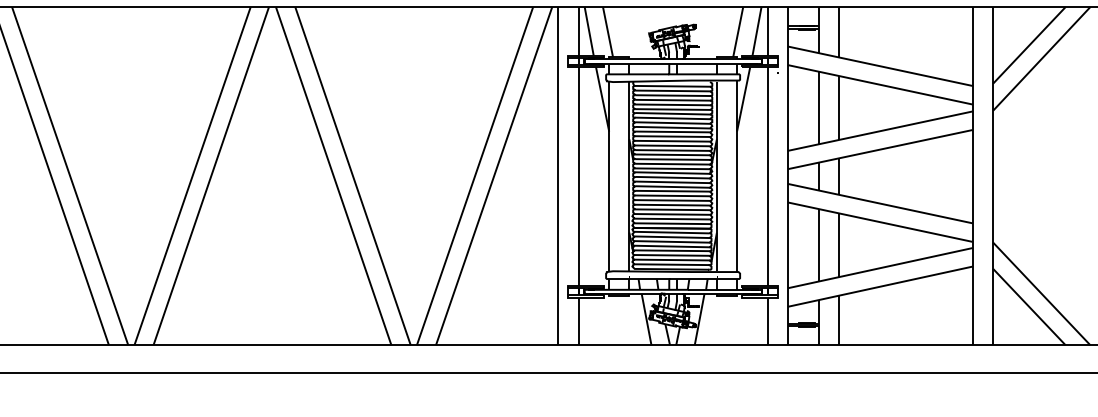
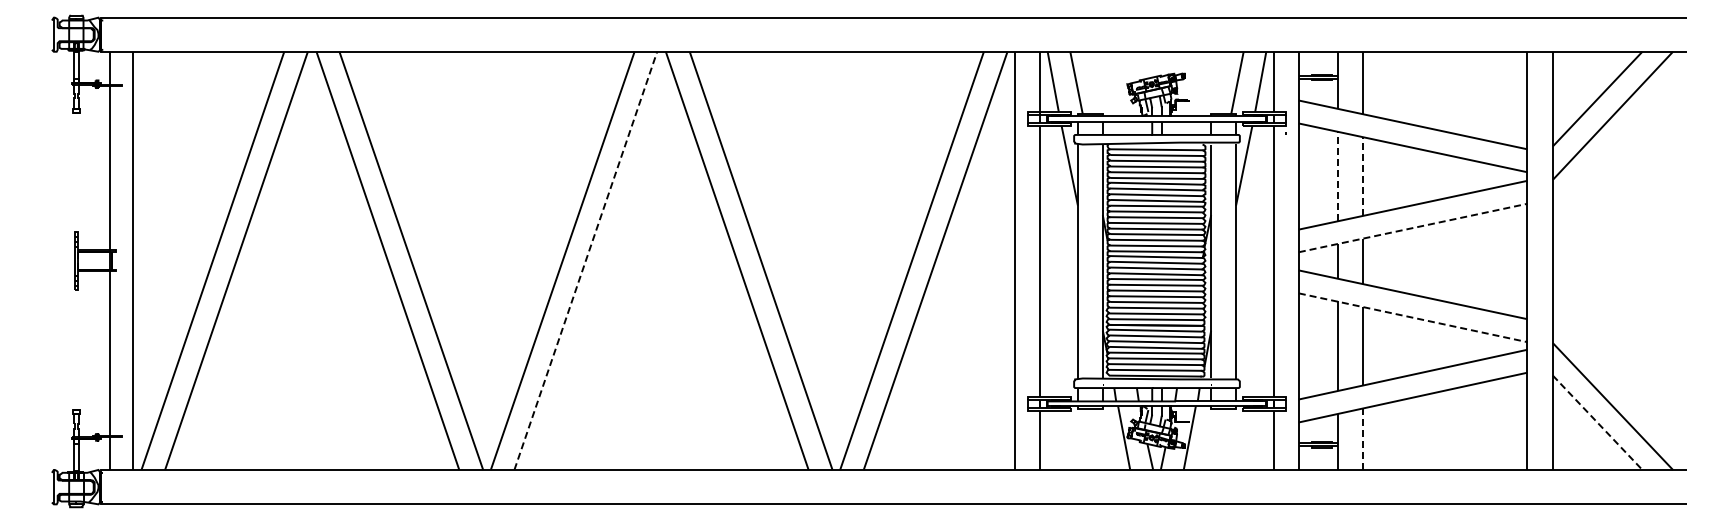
line: (819, 107) -> (1337, 176), solid -> dashed
line: (839, 107) -> (1362, 176), solid -> dashed
line: (880, 149) -> (1413, 228), solid -> dashed
line: (211, 175) -> (585, 260), solid -> dashed
line: (880, 221) -> (1413, 317), solid -> dashed
line: (1029, 307) -> (1597, 423), solid -> dashed
line: (839, 320) -> (1362, 439), solid -> dashed

